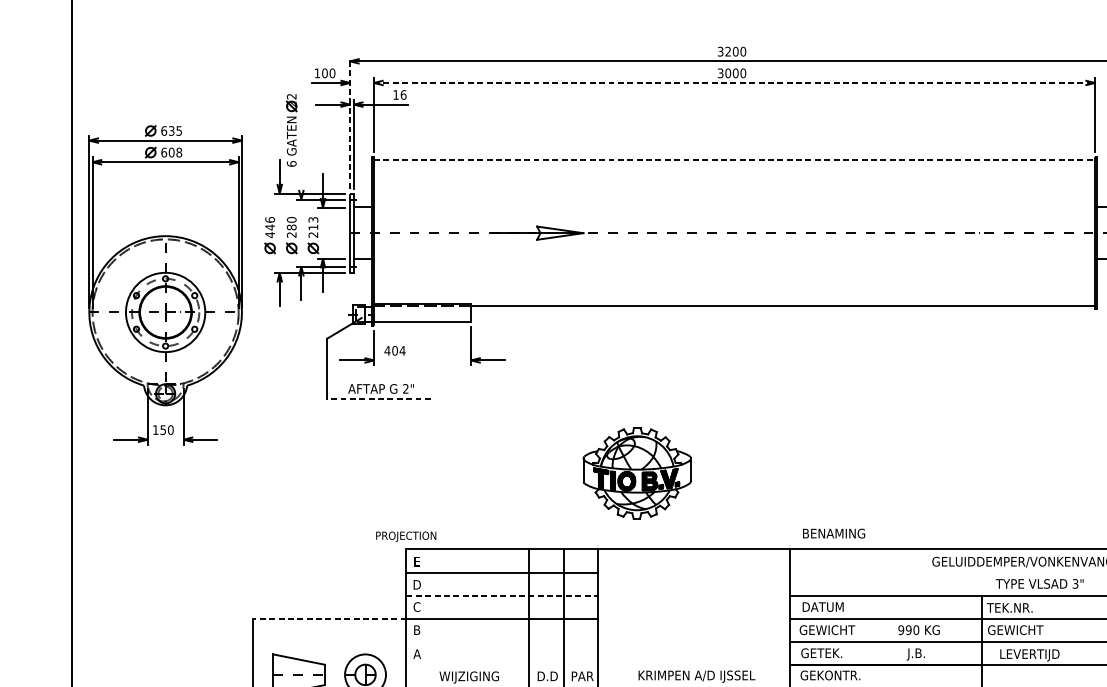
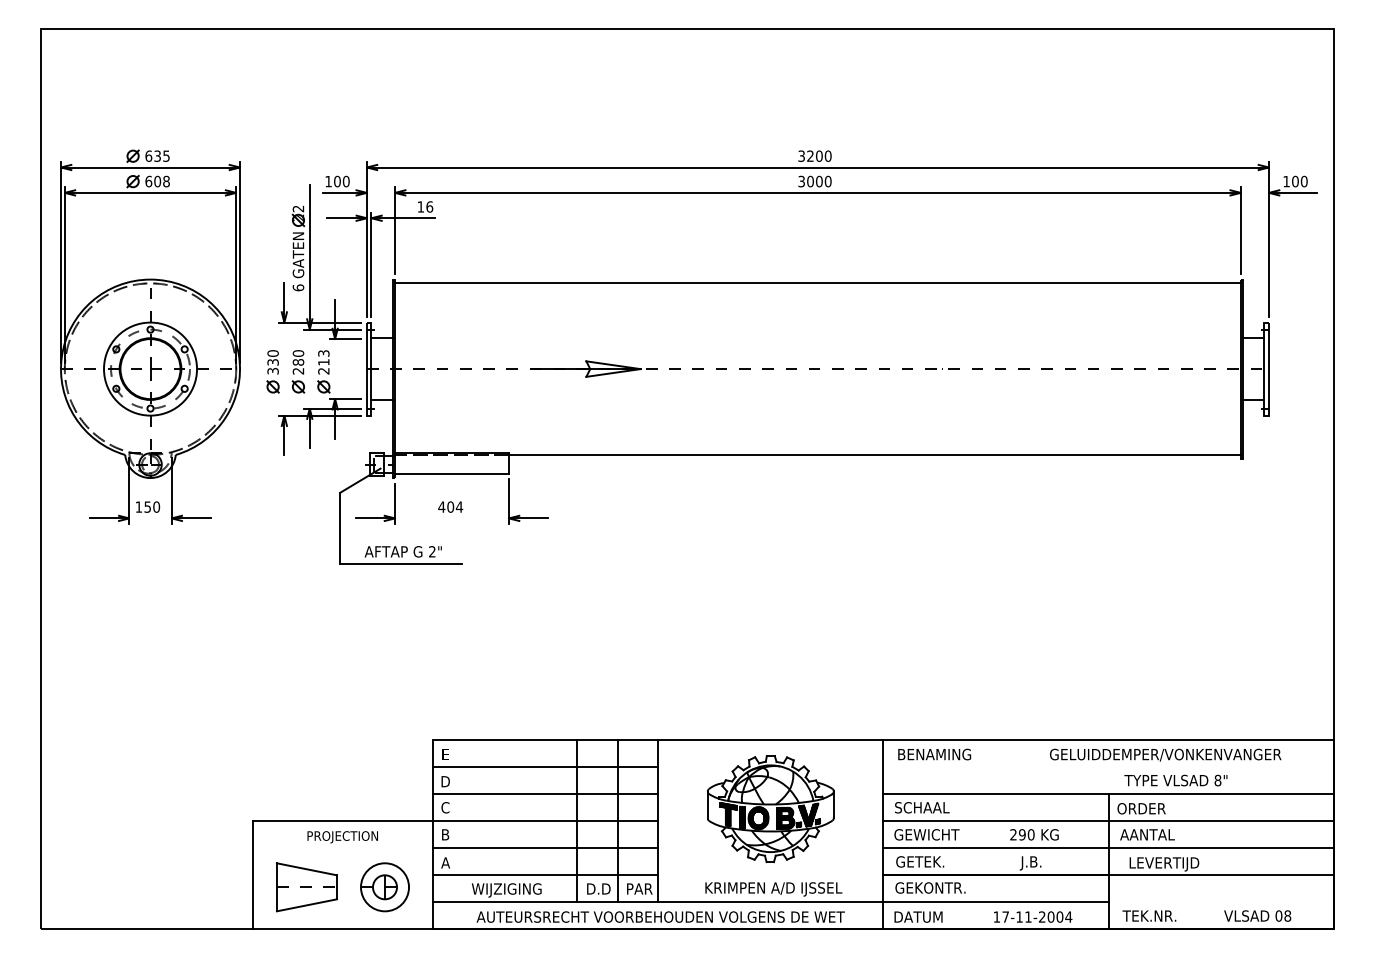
line: (734, 82) -> (817, 192), dashed -> solid
line: (349, 122) -> (366, 239), dashed -> solid
line: (301, 137) -> (309, 256), added
line: (734, 160) -> (817, 283), dashed -> solid
text: (269, 227) -> (272, 362), 446 -> 330
part: (165, 284) -> (150, 336), moved
text: (394, 350) -> (450, 506), moved
line: (378, 398) -> (400, 563), dashed -> solid
part: (637, 473) -> (770, 809), moved
text: (833, 533) -> (934, 754), moved
text: (406, 536) -> (342, 837), moved
text: (1075, 583) -> (1217, 780), 3" -> 8"
line: (502, 595) -> (545, 794), dashed -> solid
text: (823, 606) -> (922, 807), DATUM -> SCHAAL
text: (1009, 607) -> (1140, 808), TEK.NR. -> ORDER
line: (329, 618) -> (342, 821), dashed -> solid
text: (901, 629) -> (1013, 834), 990 -> 290
text: (1015, 629) -> (1147, 834), GEWICHT -> AANTAL
line: (502, 641) -> (545, 848), added
line: (502, 664) -> (545, 875), added

